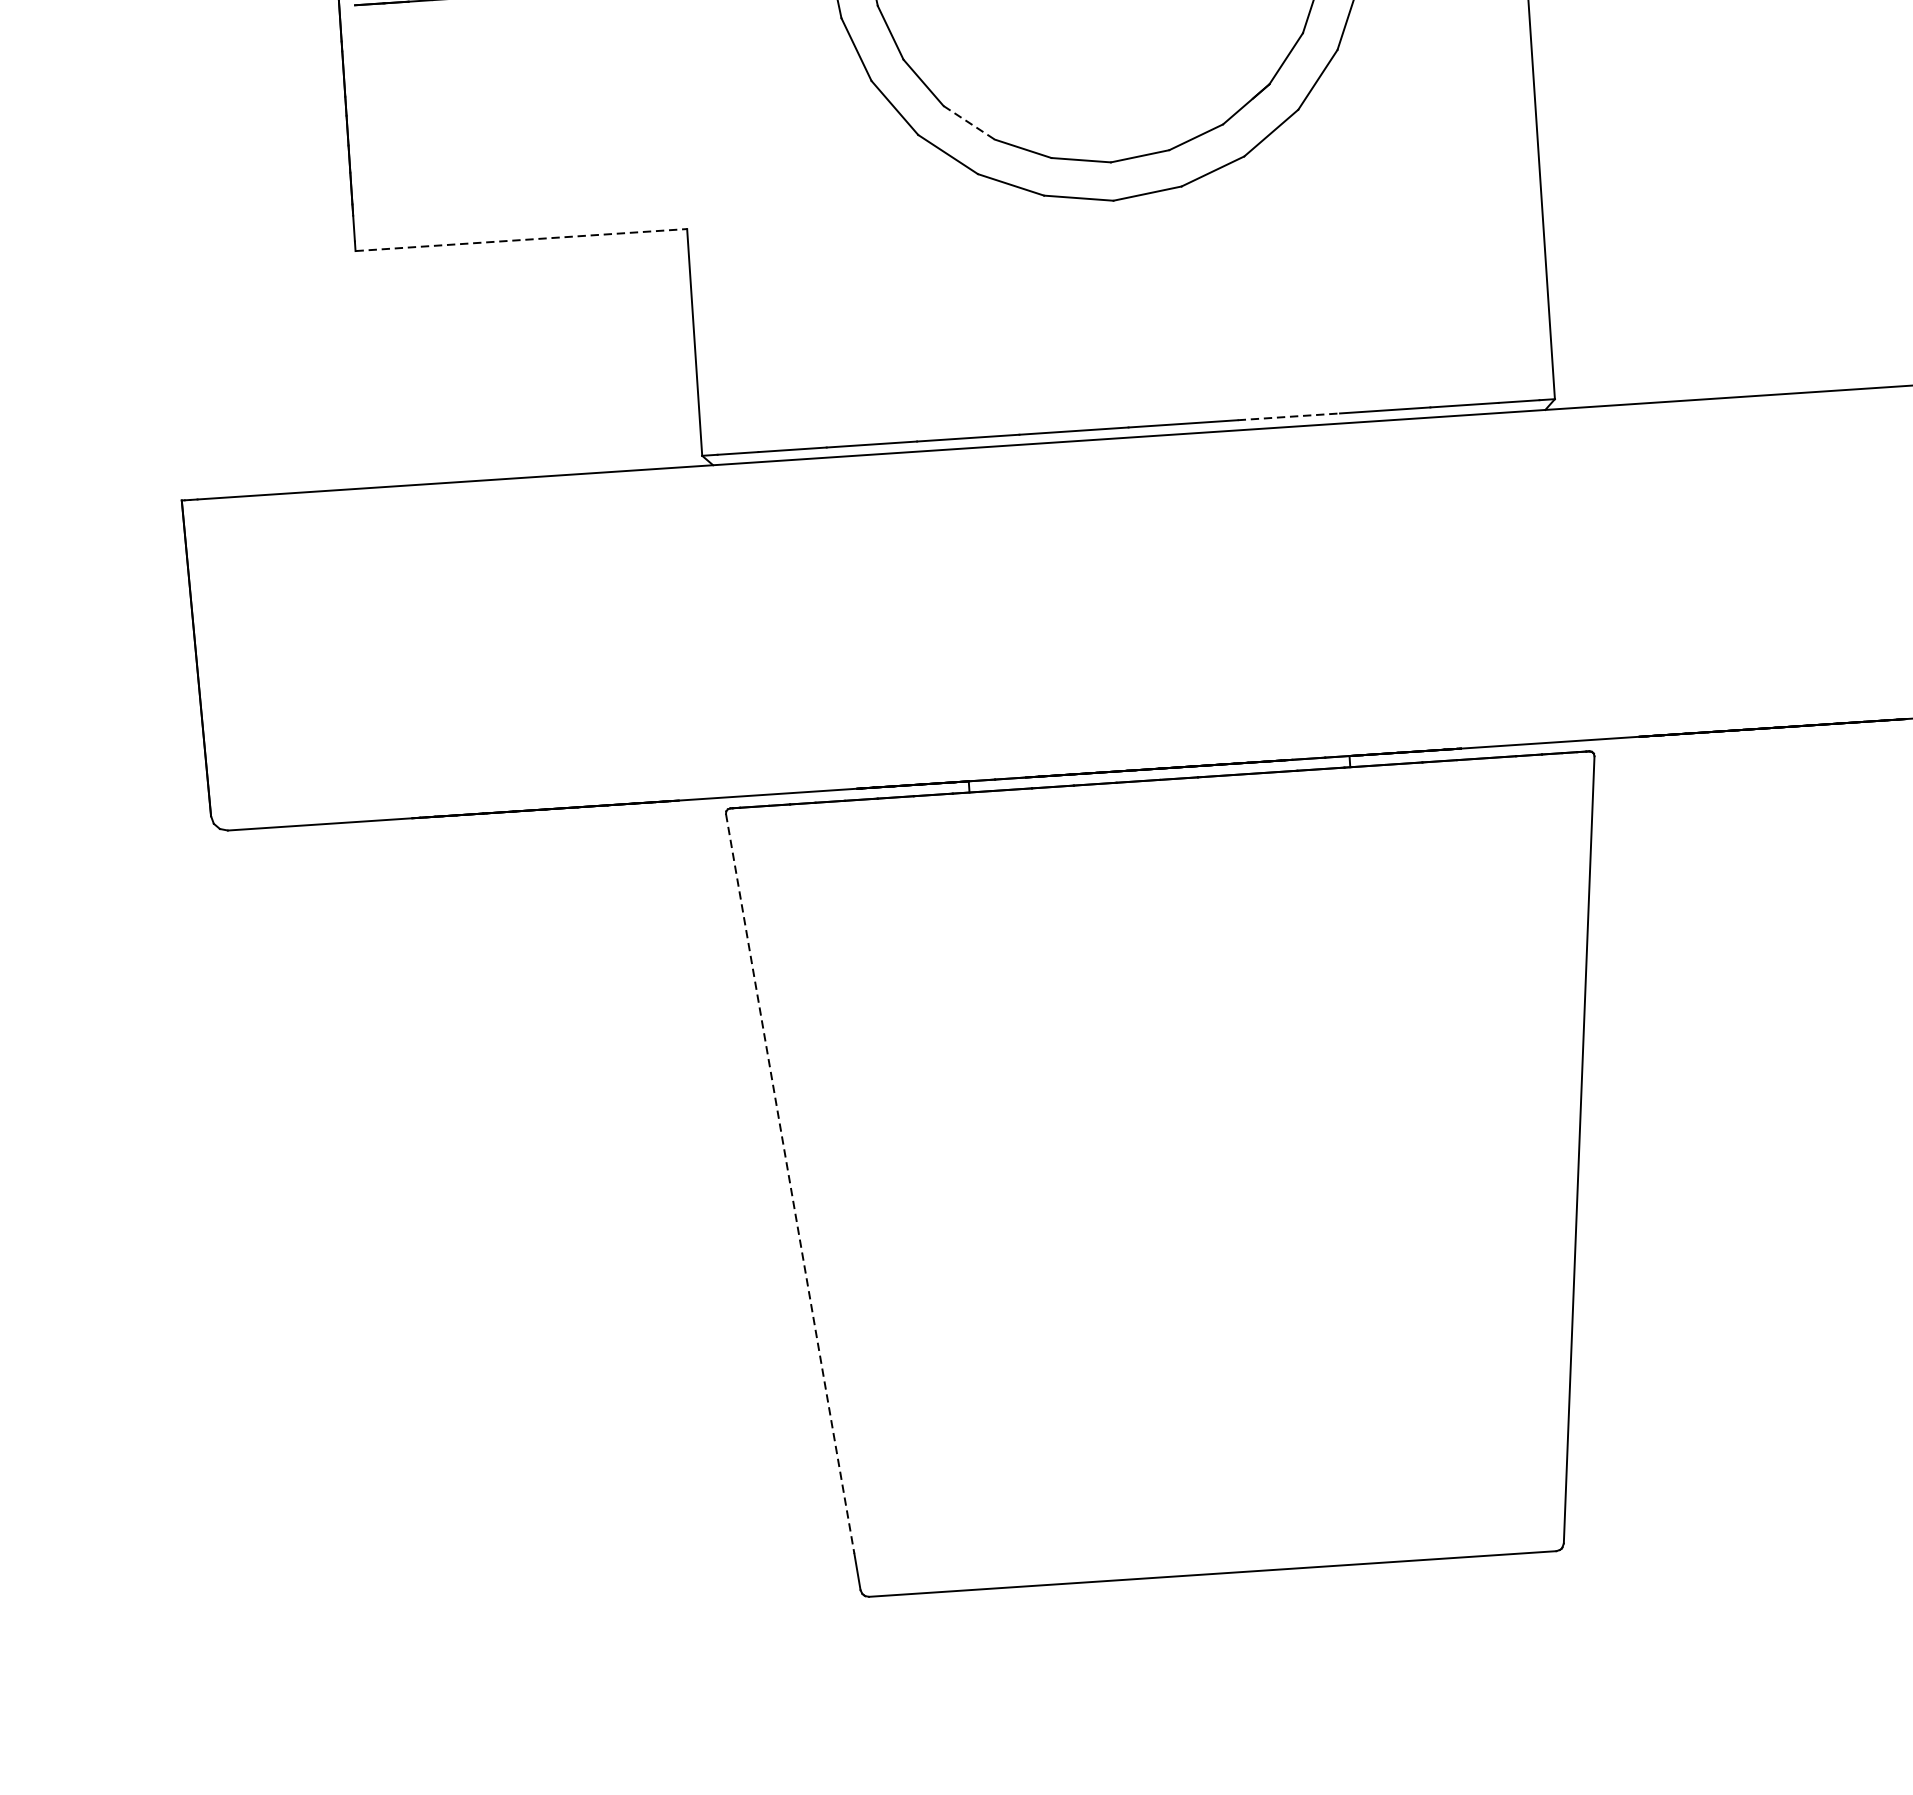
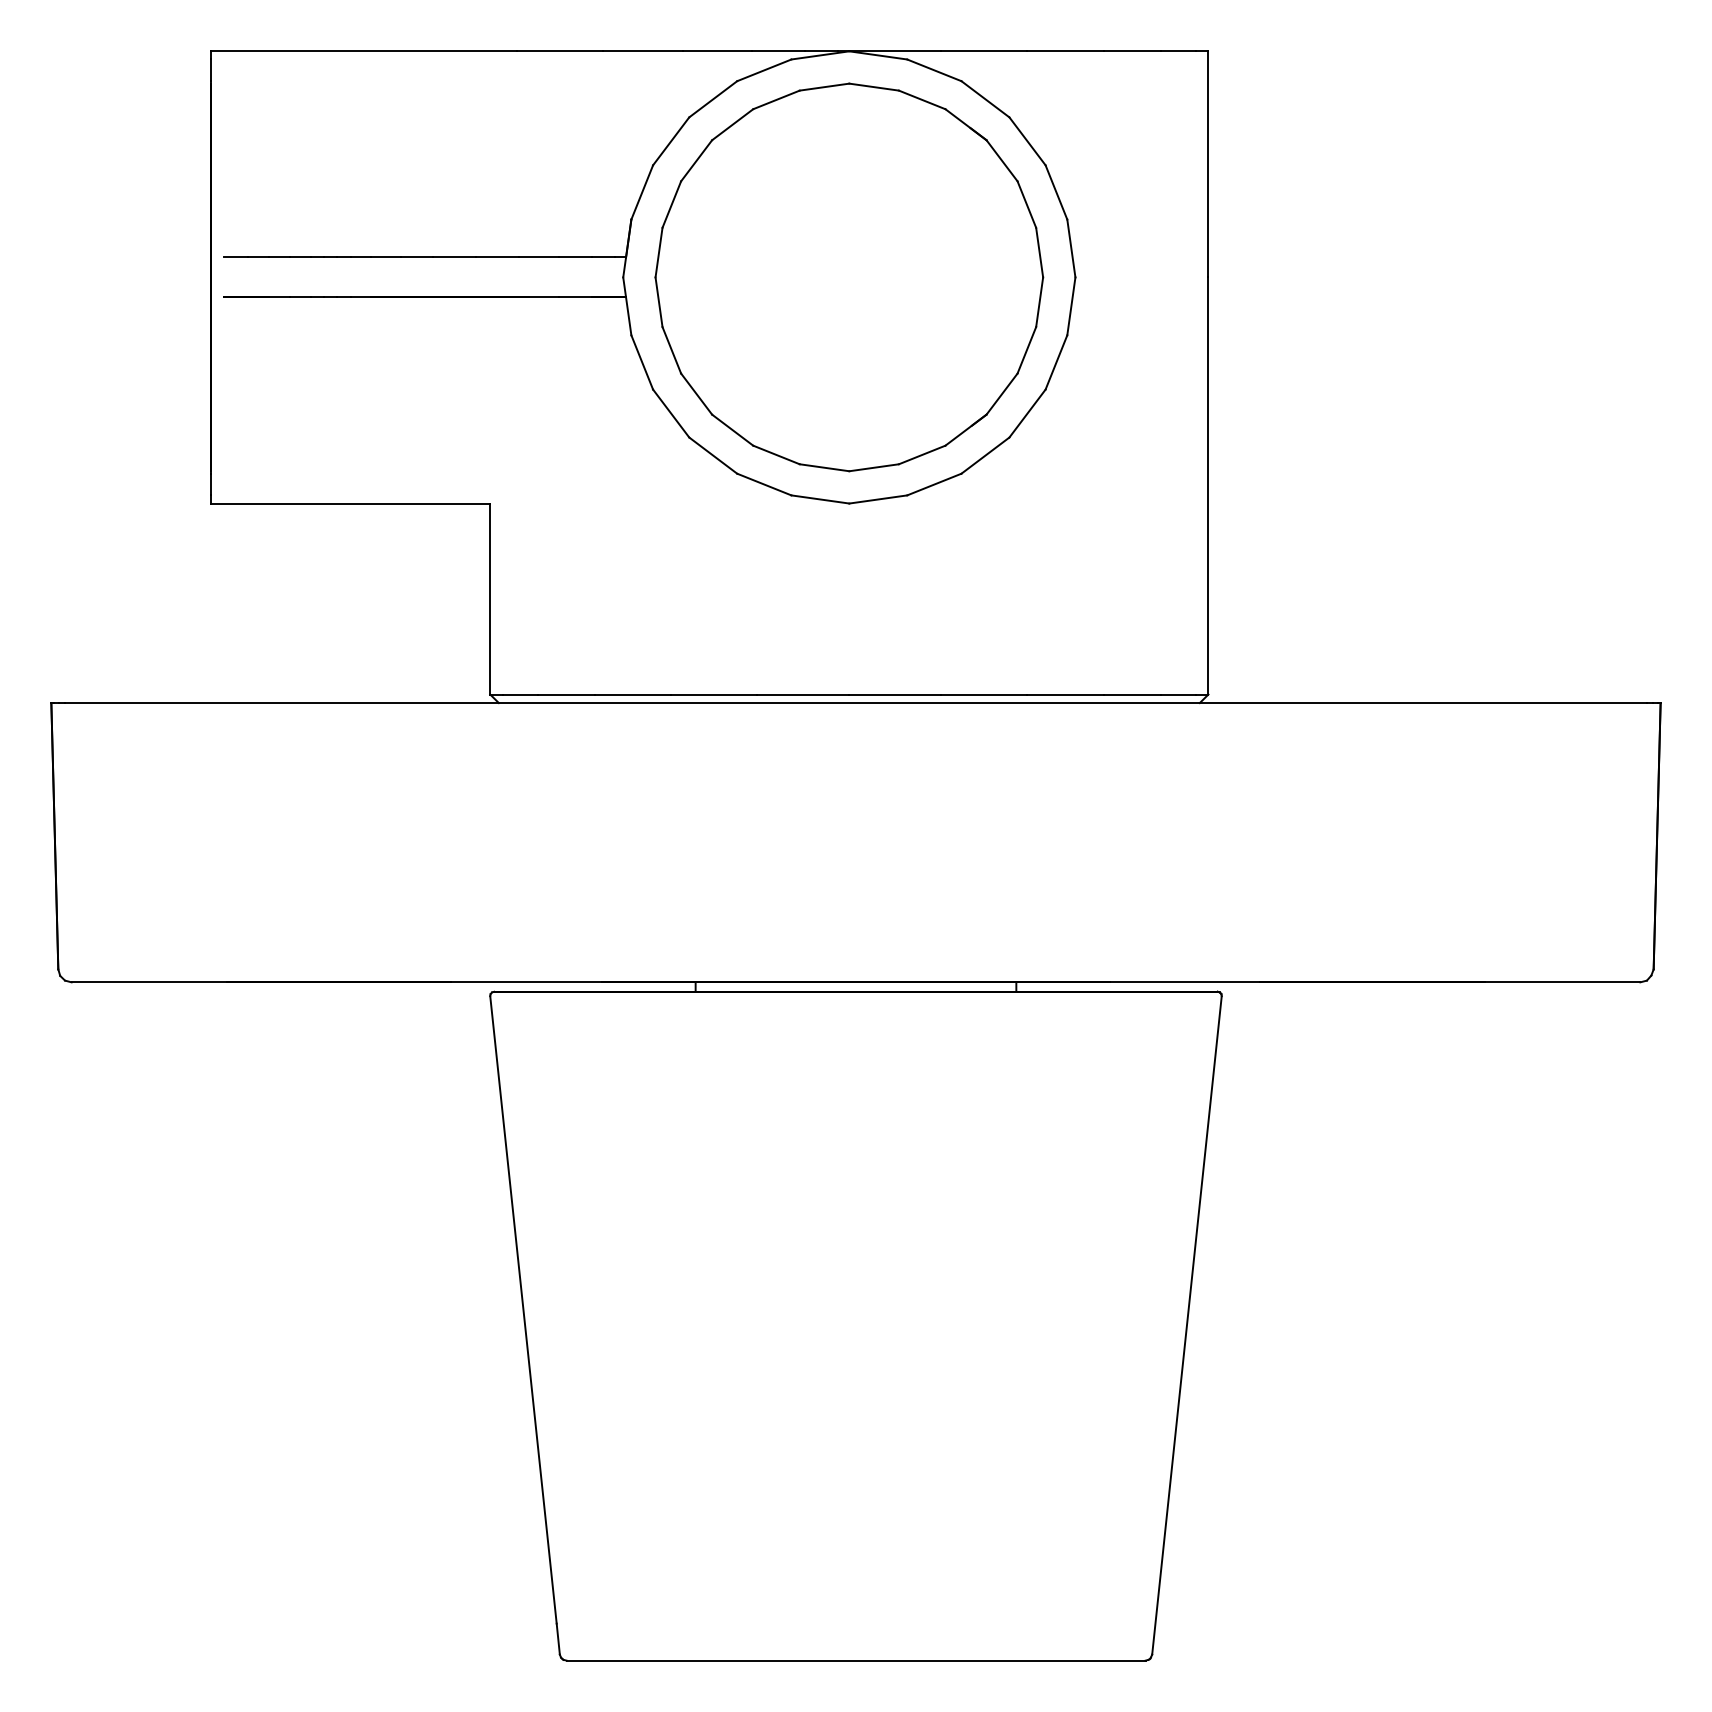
line: (969, 123) -> (732, 430), dashed -> solid
line: (521, 240) -> (350, 503), dashed -> solid
line: (1289, 416) -> (984, 694), dashed -> solid
line: (790, 1184) -> (523, 1310), dashed -> solid

